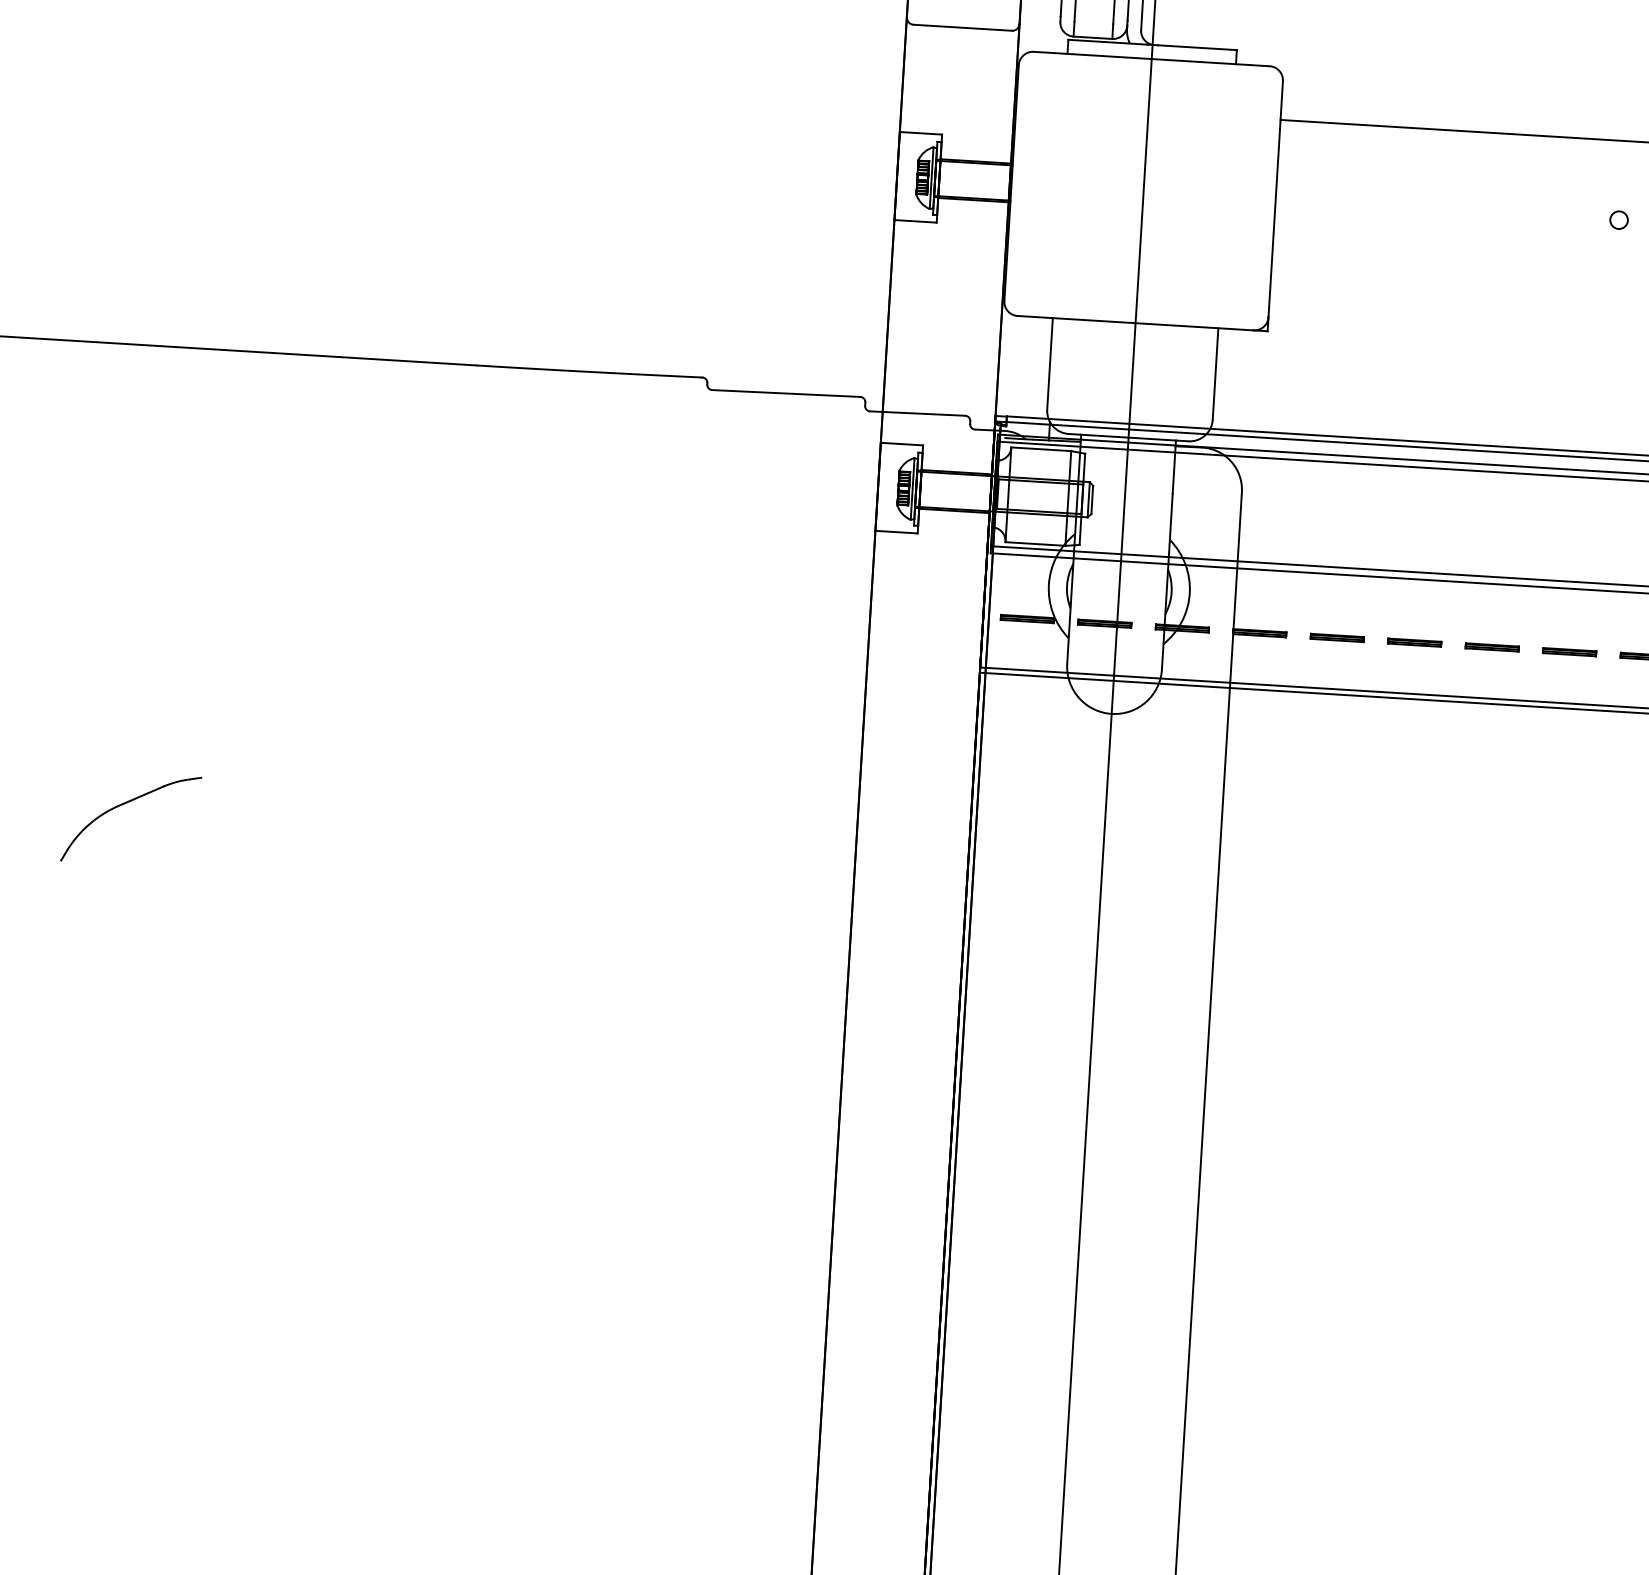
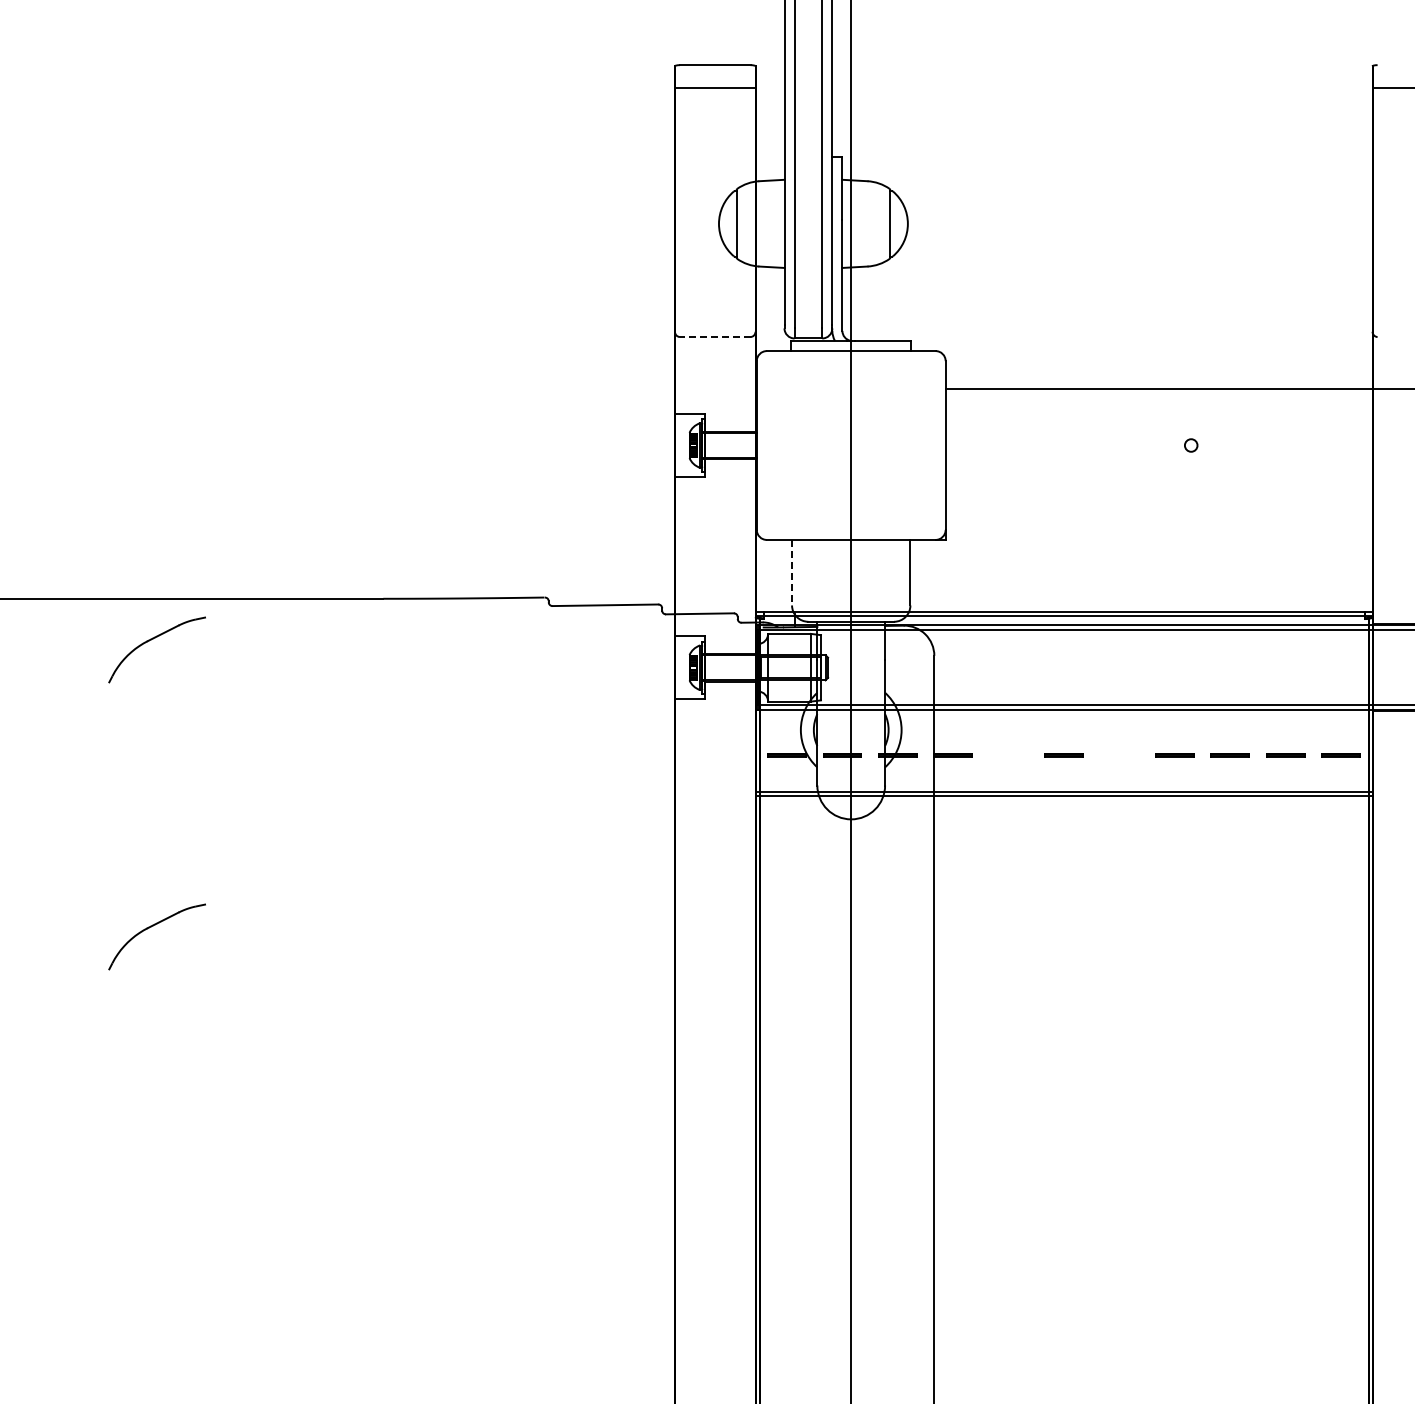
line: (961, 28) -> (714, 337), solid -> dashed
line: (1050, 363) -> (792, 572), solid -> dashed
part: (148, 403) -> (151, 640), added
line: (1337, 638) -> (1008, 755), removed
line: (1492, 647) -> (1119, 755), removed

